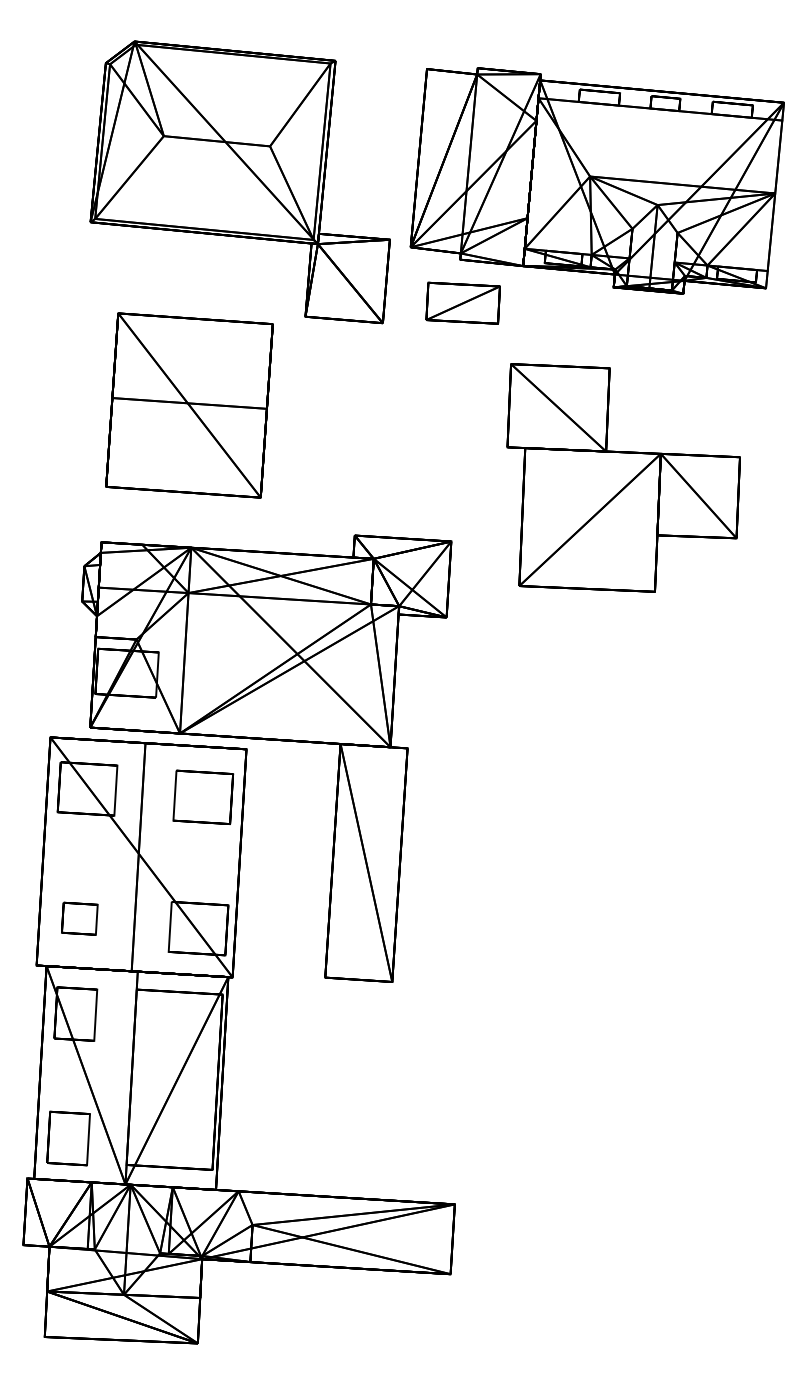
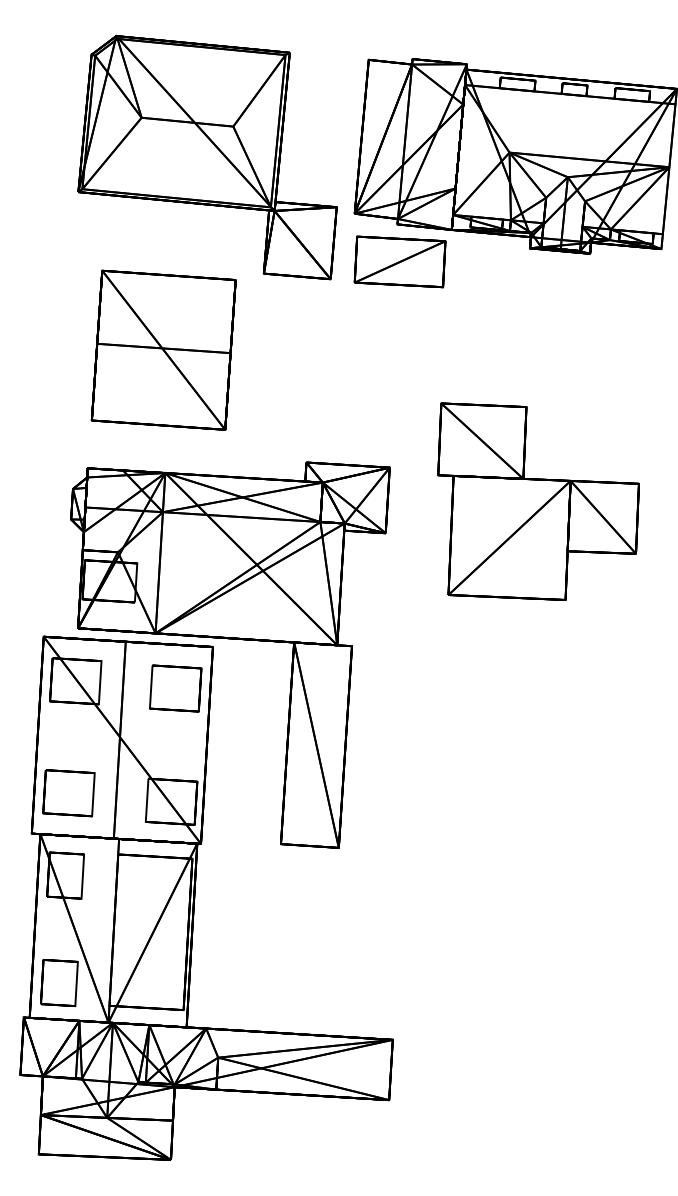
part: (462, 303) -> (399, 262), size x1.43
part: (623, 477) -> (538, 501), moved
part: (79, 918) -> (68, 793), size x1.67

